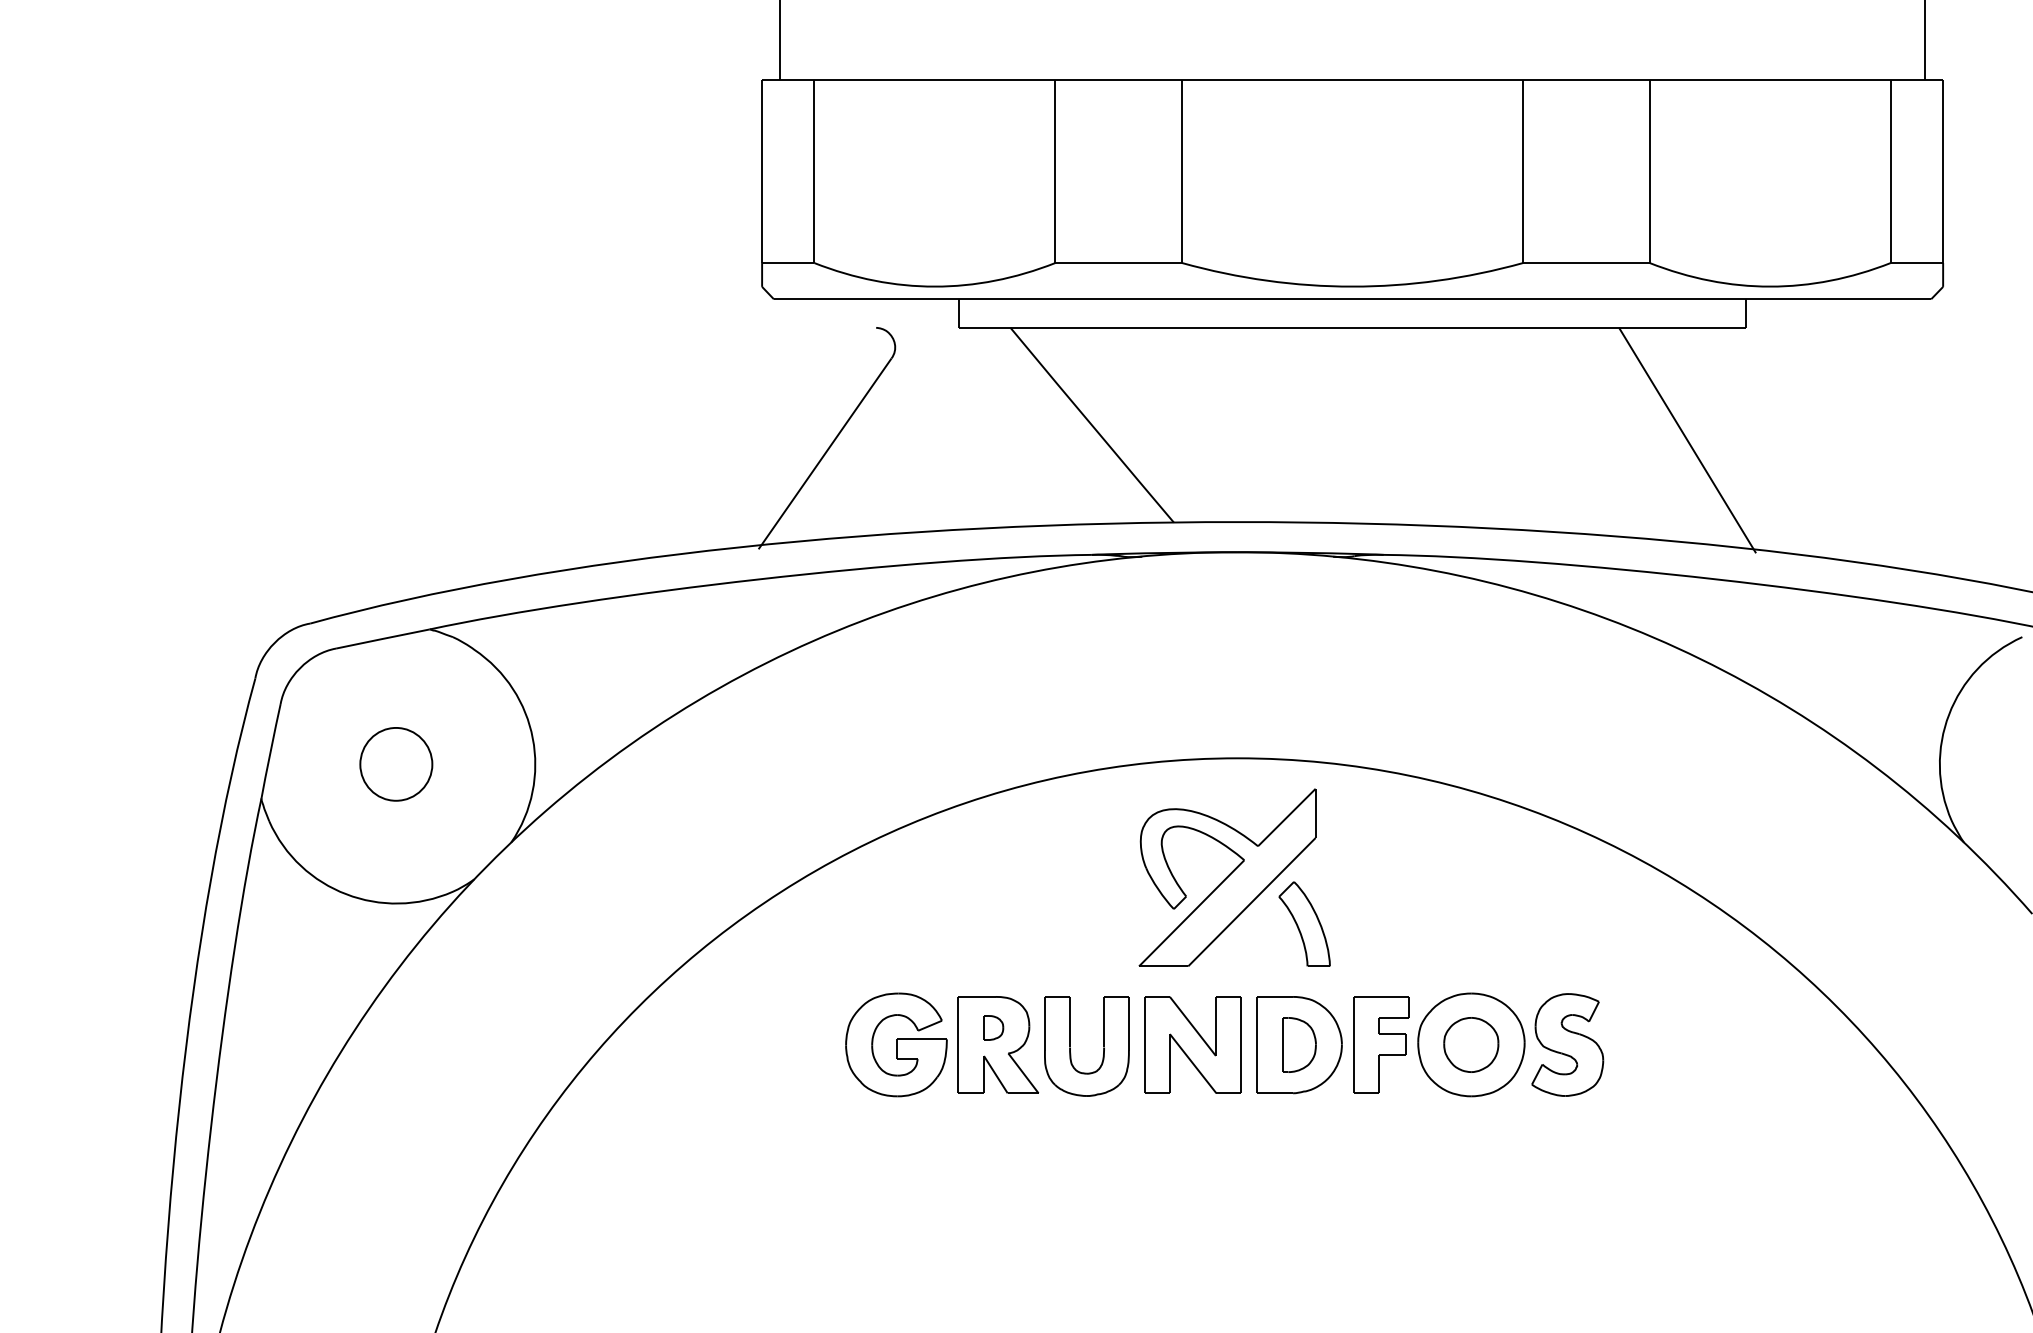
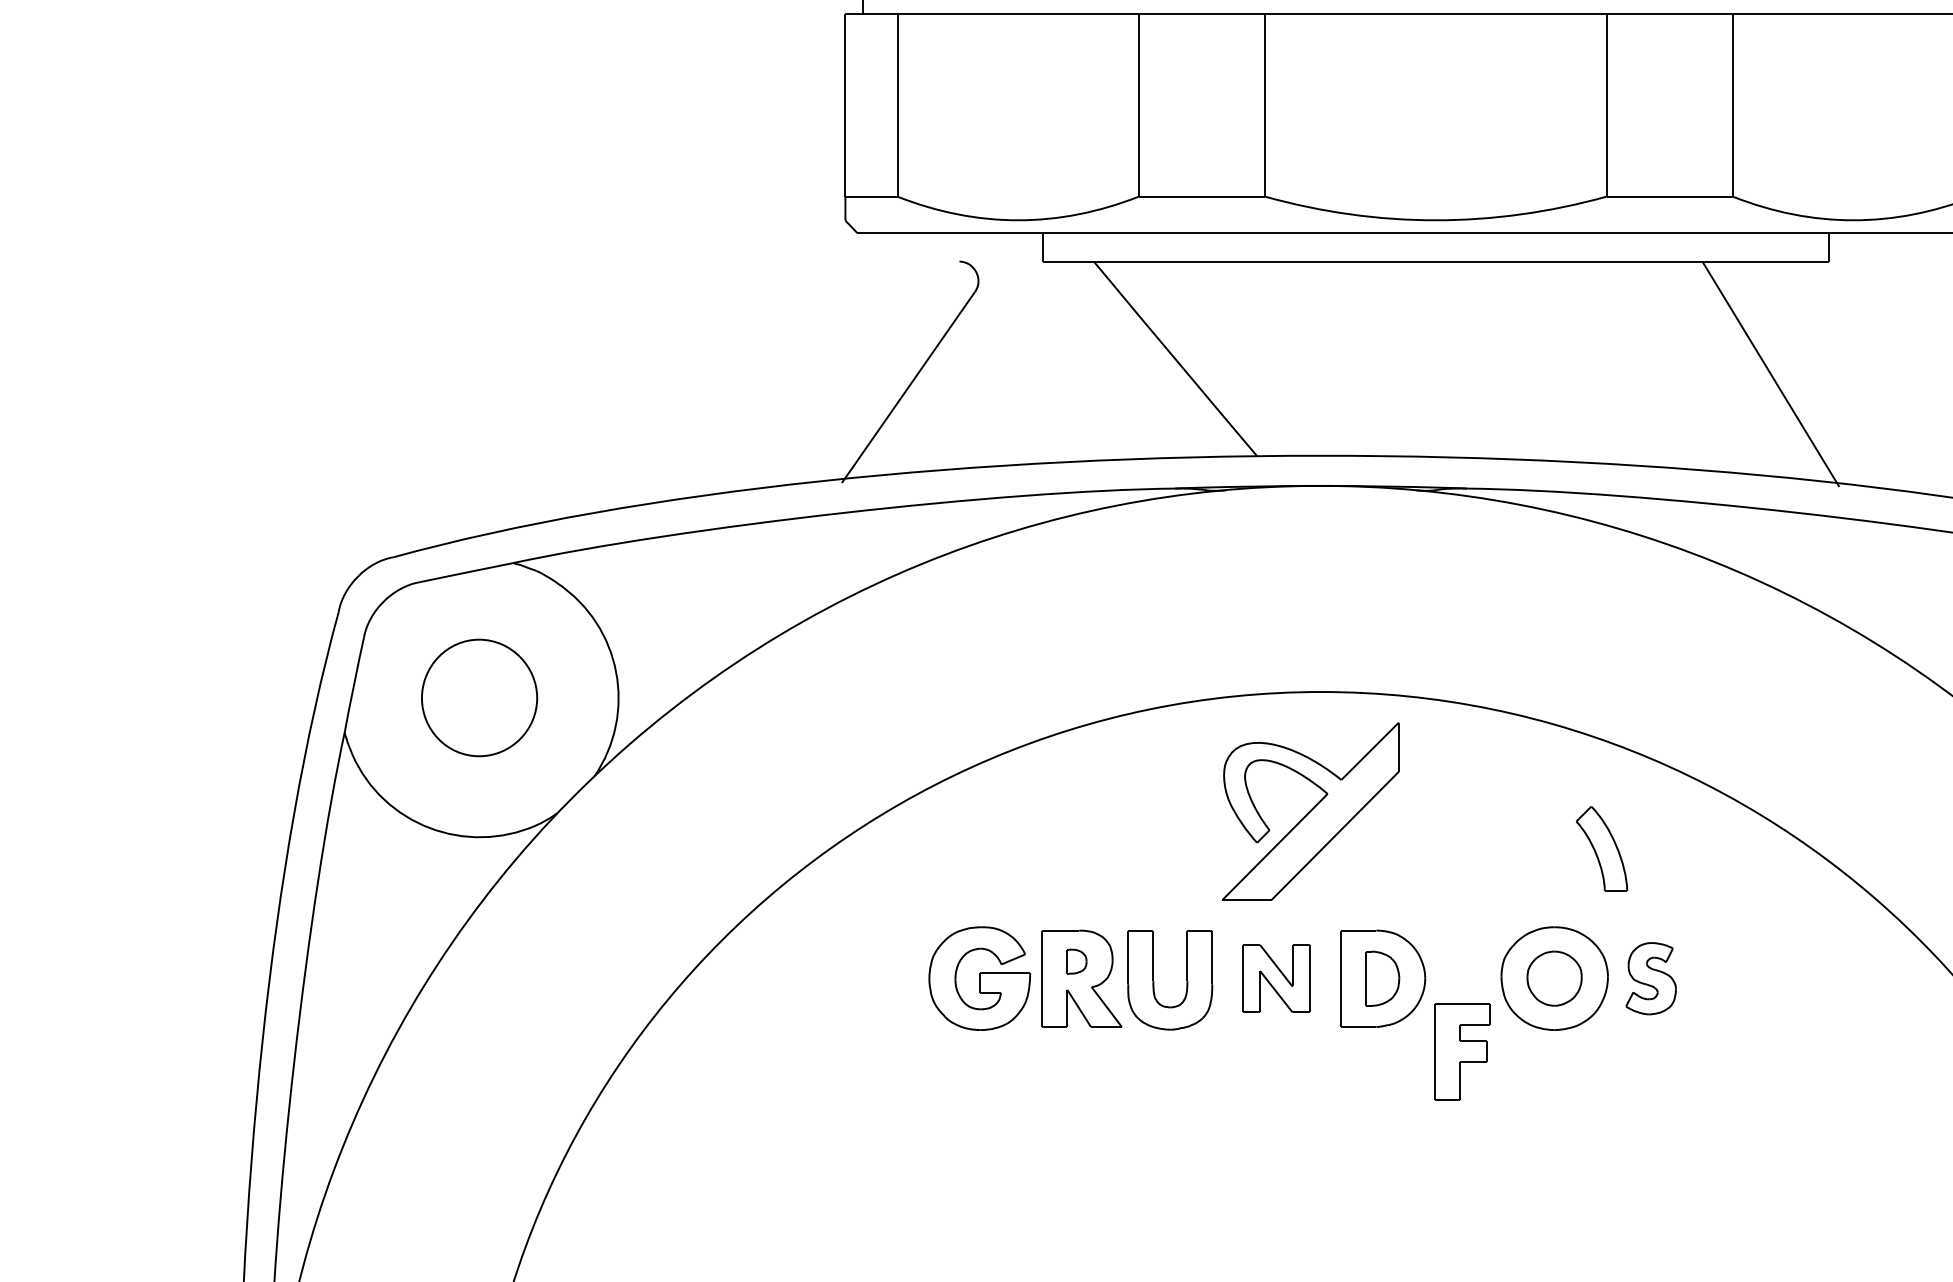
part: (396, 764) -> (479, 698), size x1.6
part: (1304, 923) -> (1601, 848), moved
part: (1192, 1044) -> (1275, 978), size x0.7
part: (1381, 1044) -> (1462, 1051), moved
part: (1567, 1044) -> (1650, 978), size x0.7

